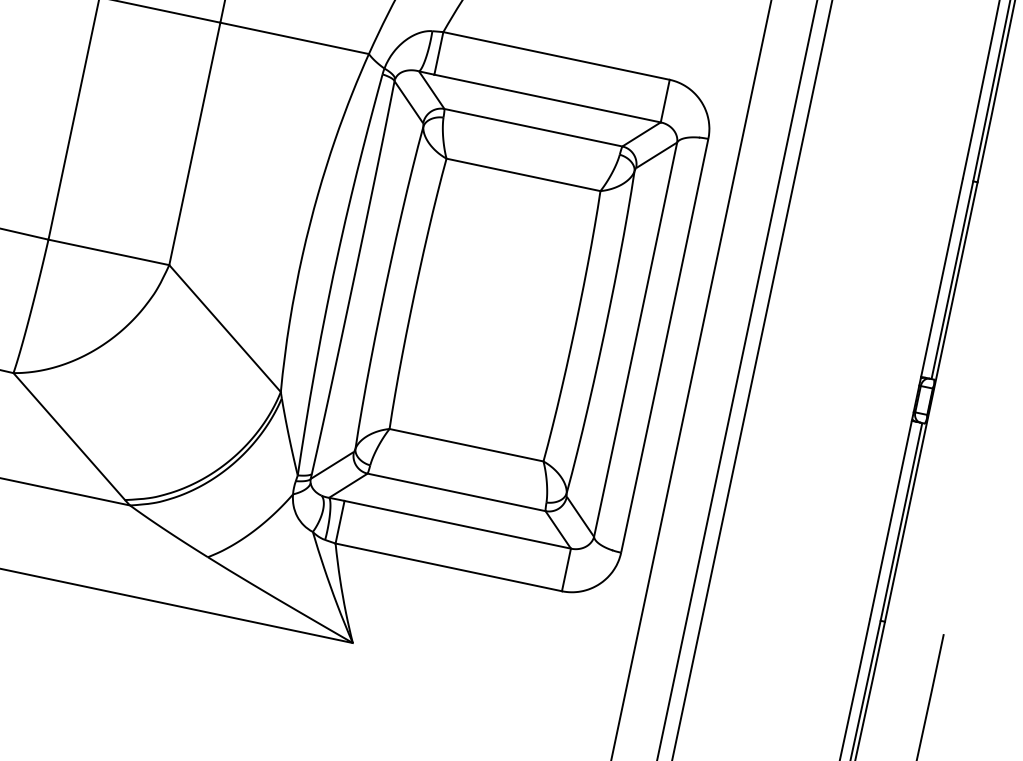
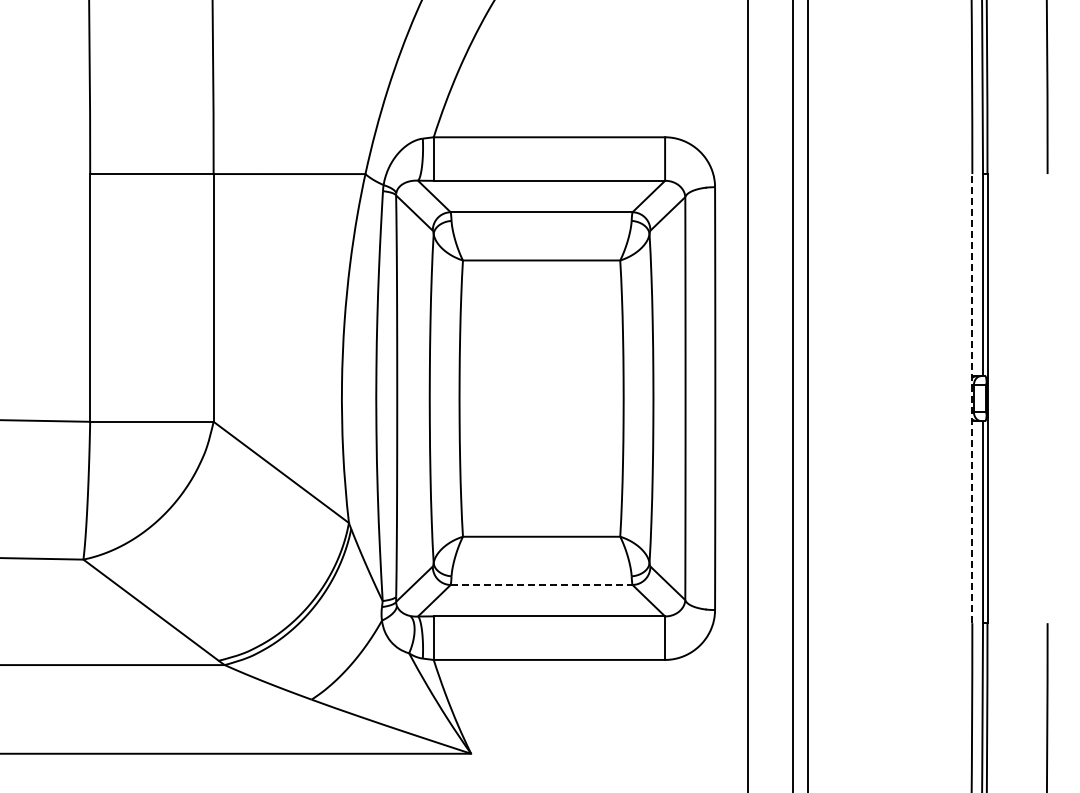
line: (916, 398) -> (972, 398), solid -> dashed
line: (456, 491) -> (541, 584), solid -> dashed

